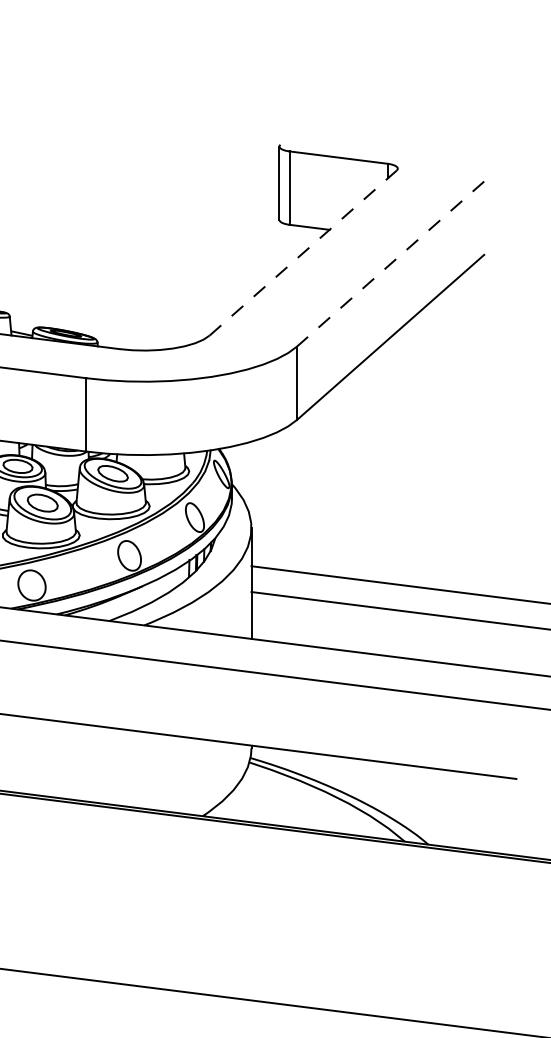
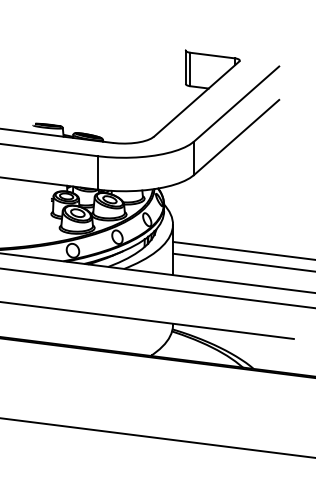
line: (302, 253) -> (196, 99), dashed -> solid
line: (390, 264) -> (236, 104), dashed -> solid

